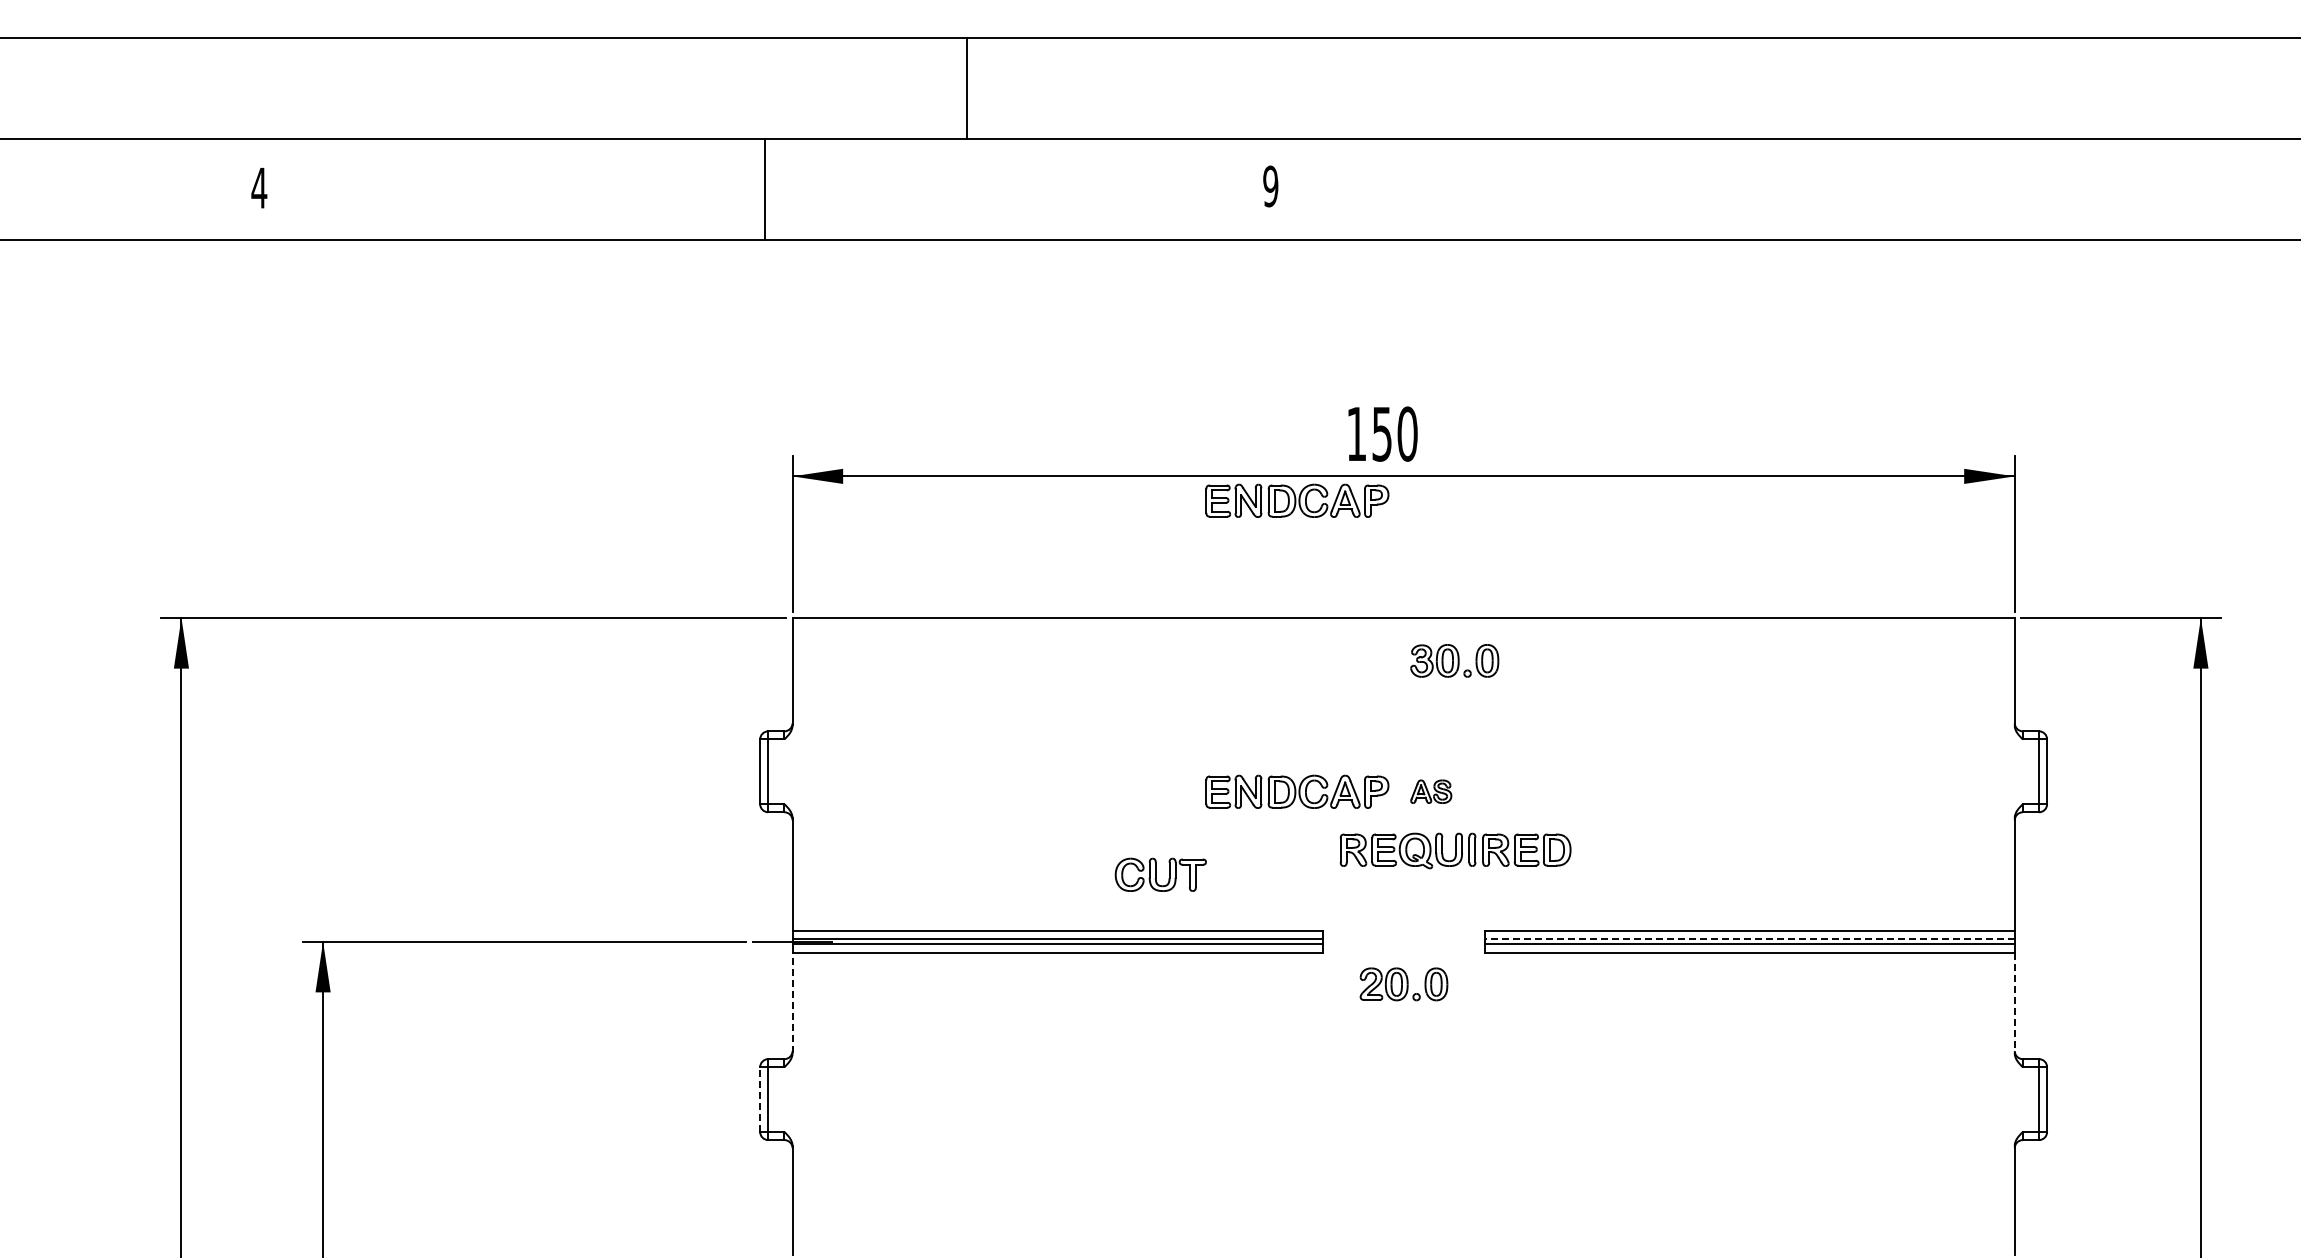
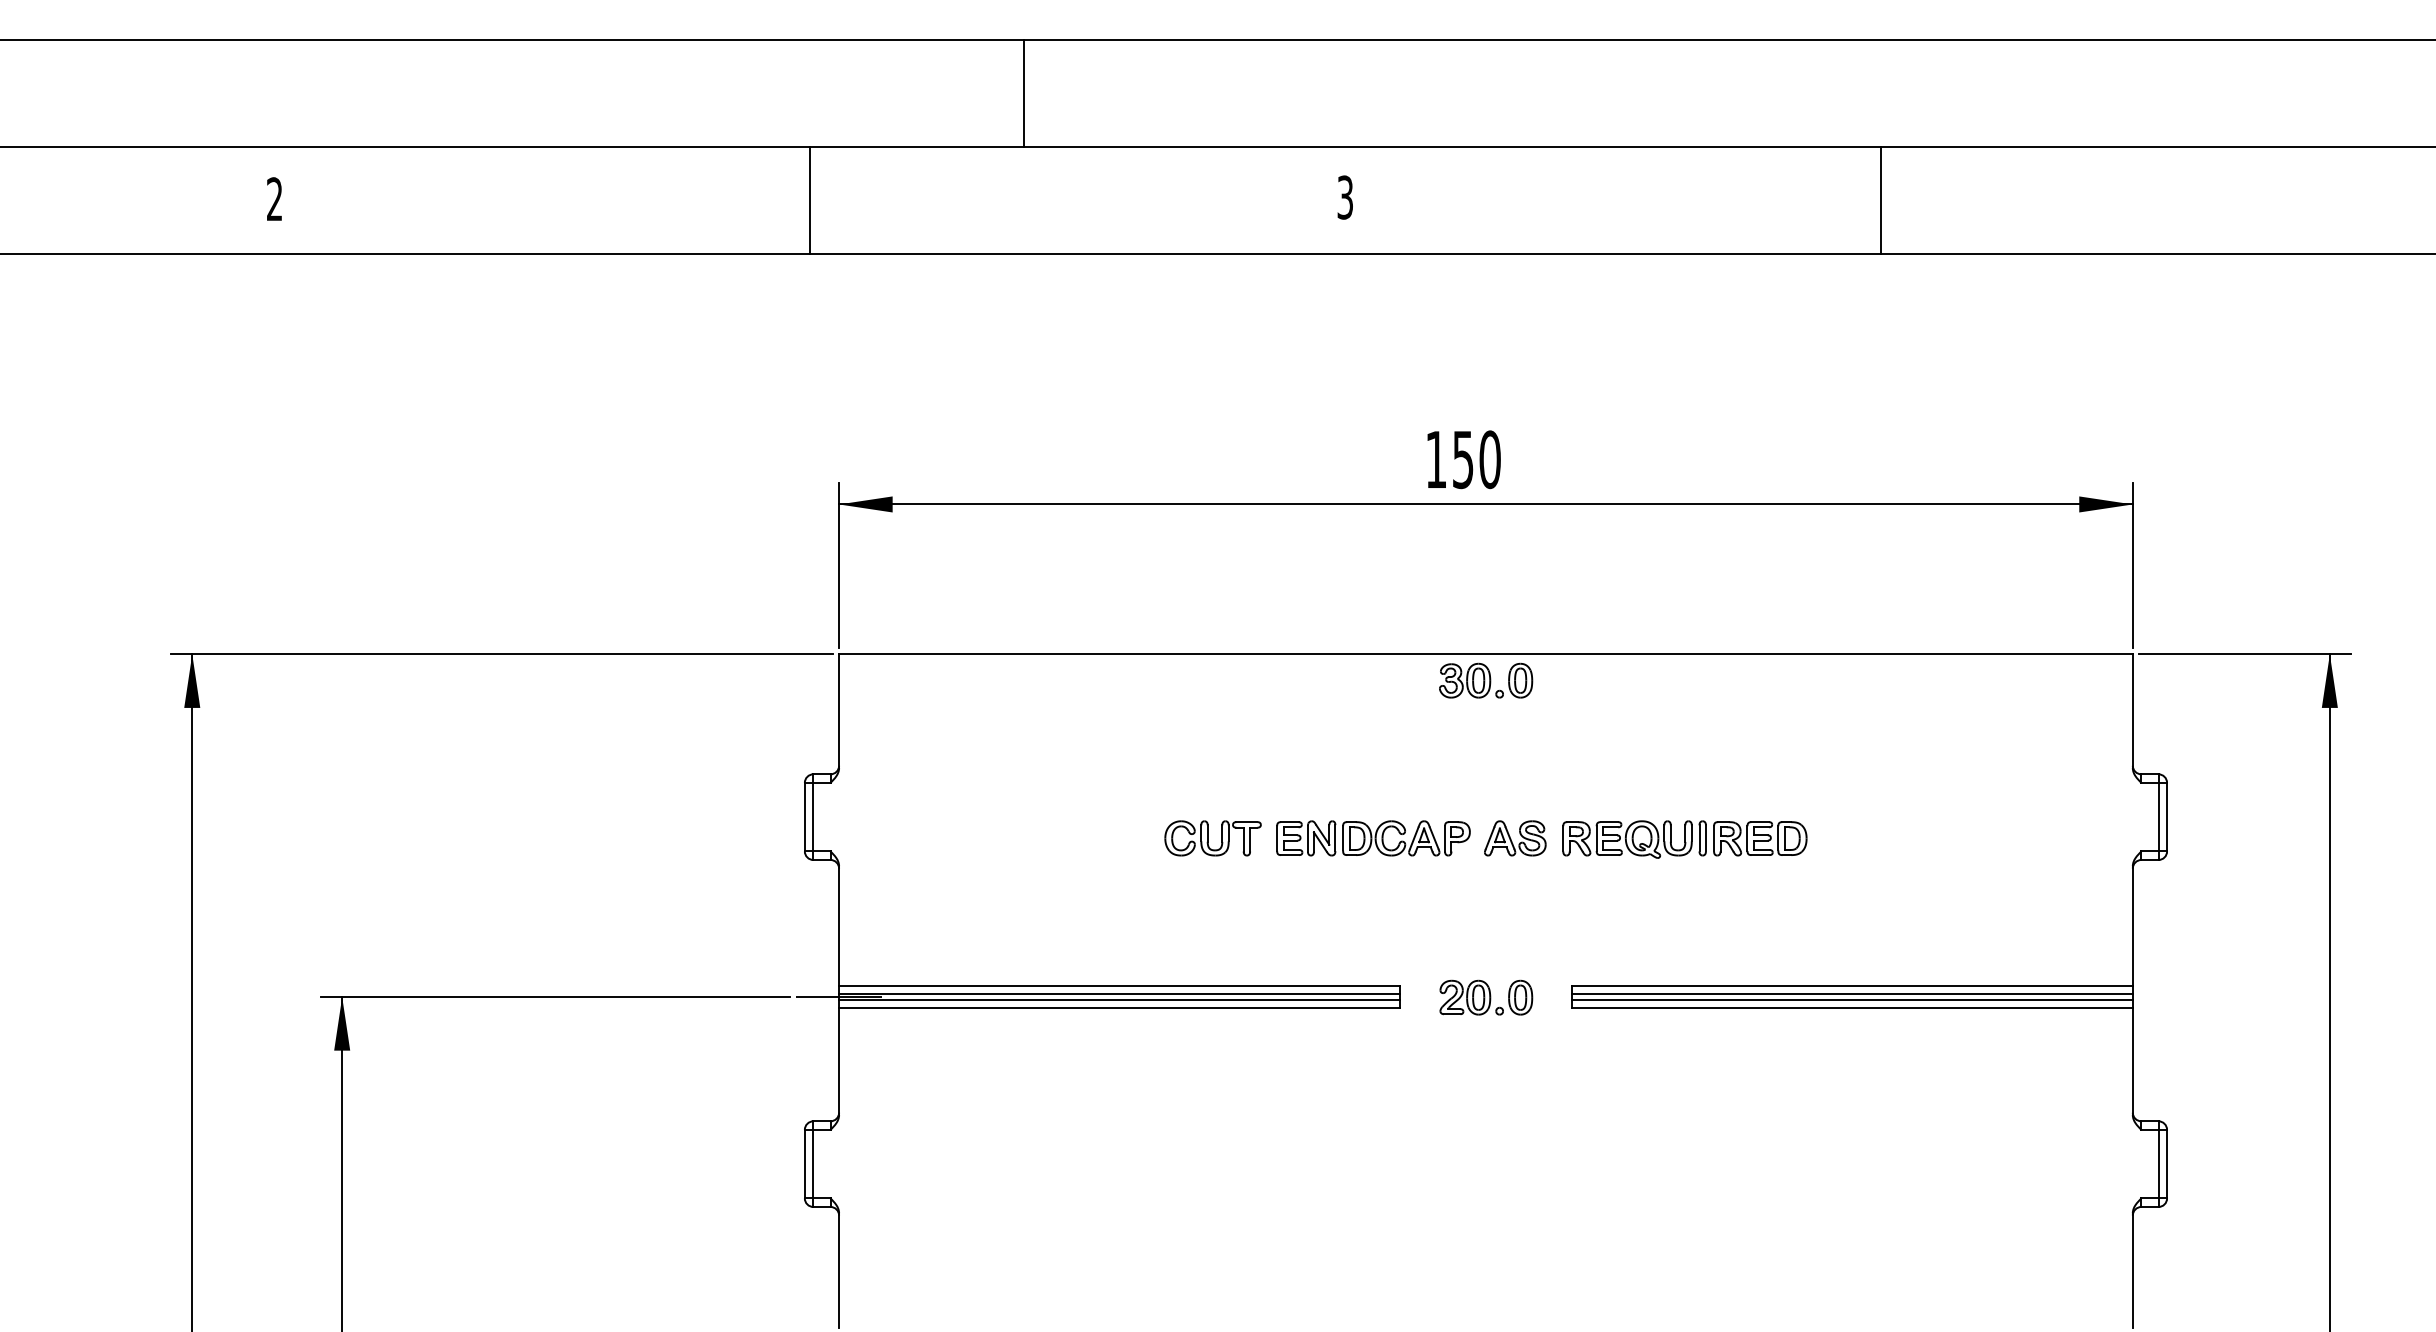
text: (1270, 186) -> (1345, 197), 9 -> 3
text: (259, 187) -> (274, 198), 4 -> 2
line: (1776, 188) -> (1880, 199), added
part: (1297, 500) -> (1373, 529), removed
part: (1454, 660) -> (1485, 680), moved
part: (1430, 791) -> (1514, 838), size x1.43
part: (1455, 850) -> (1684, 839), moved
part: (1160, 874) -> (1212, 838), moved
line: (1749, 939) -> (1852, 994), dashed -> solid
part: (1403, 984) -> (1485, 997), moved
line: (792, 1002) -> (839, 1061), dashed -> solid
line: (2014, 1003) -> (2132, 1062), dashed -> solid
line: (760, 1099) -> (805, 1164), dashed -> solid

